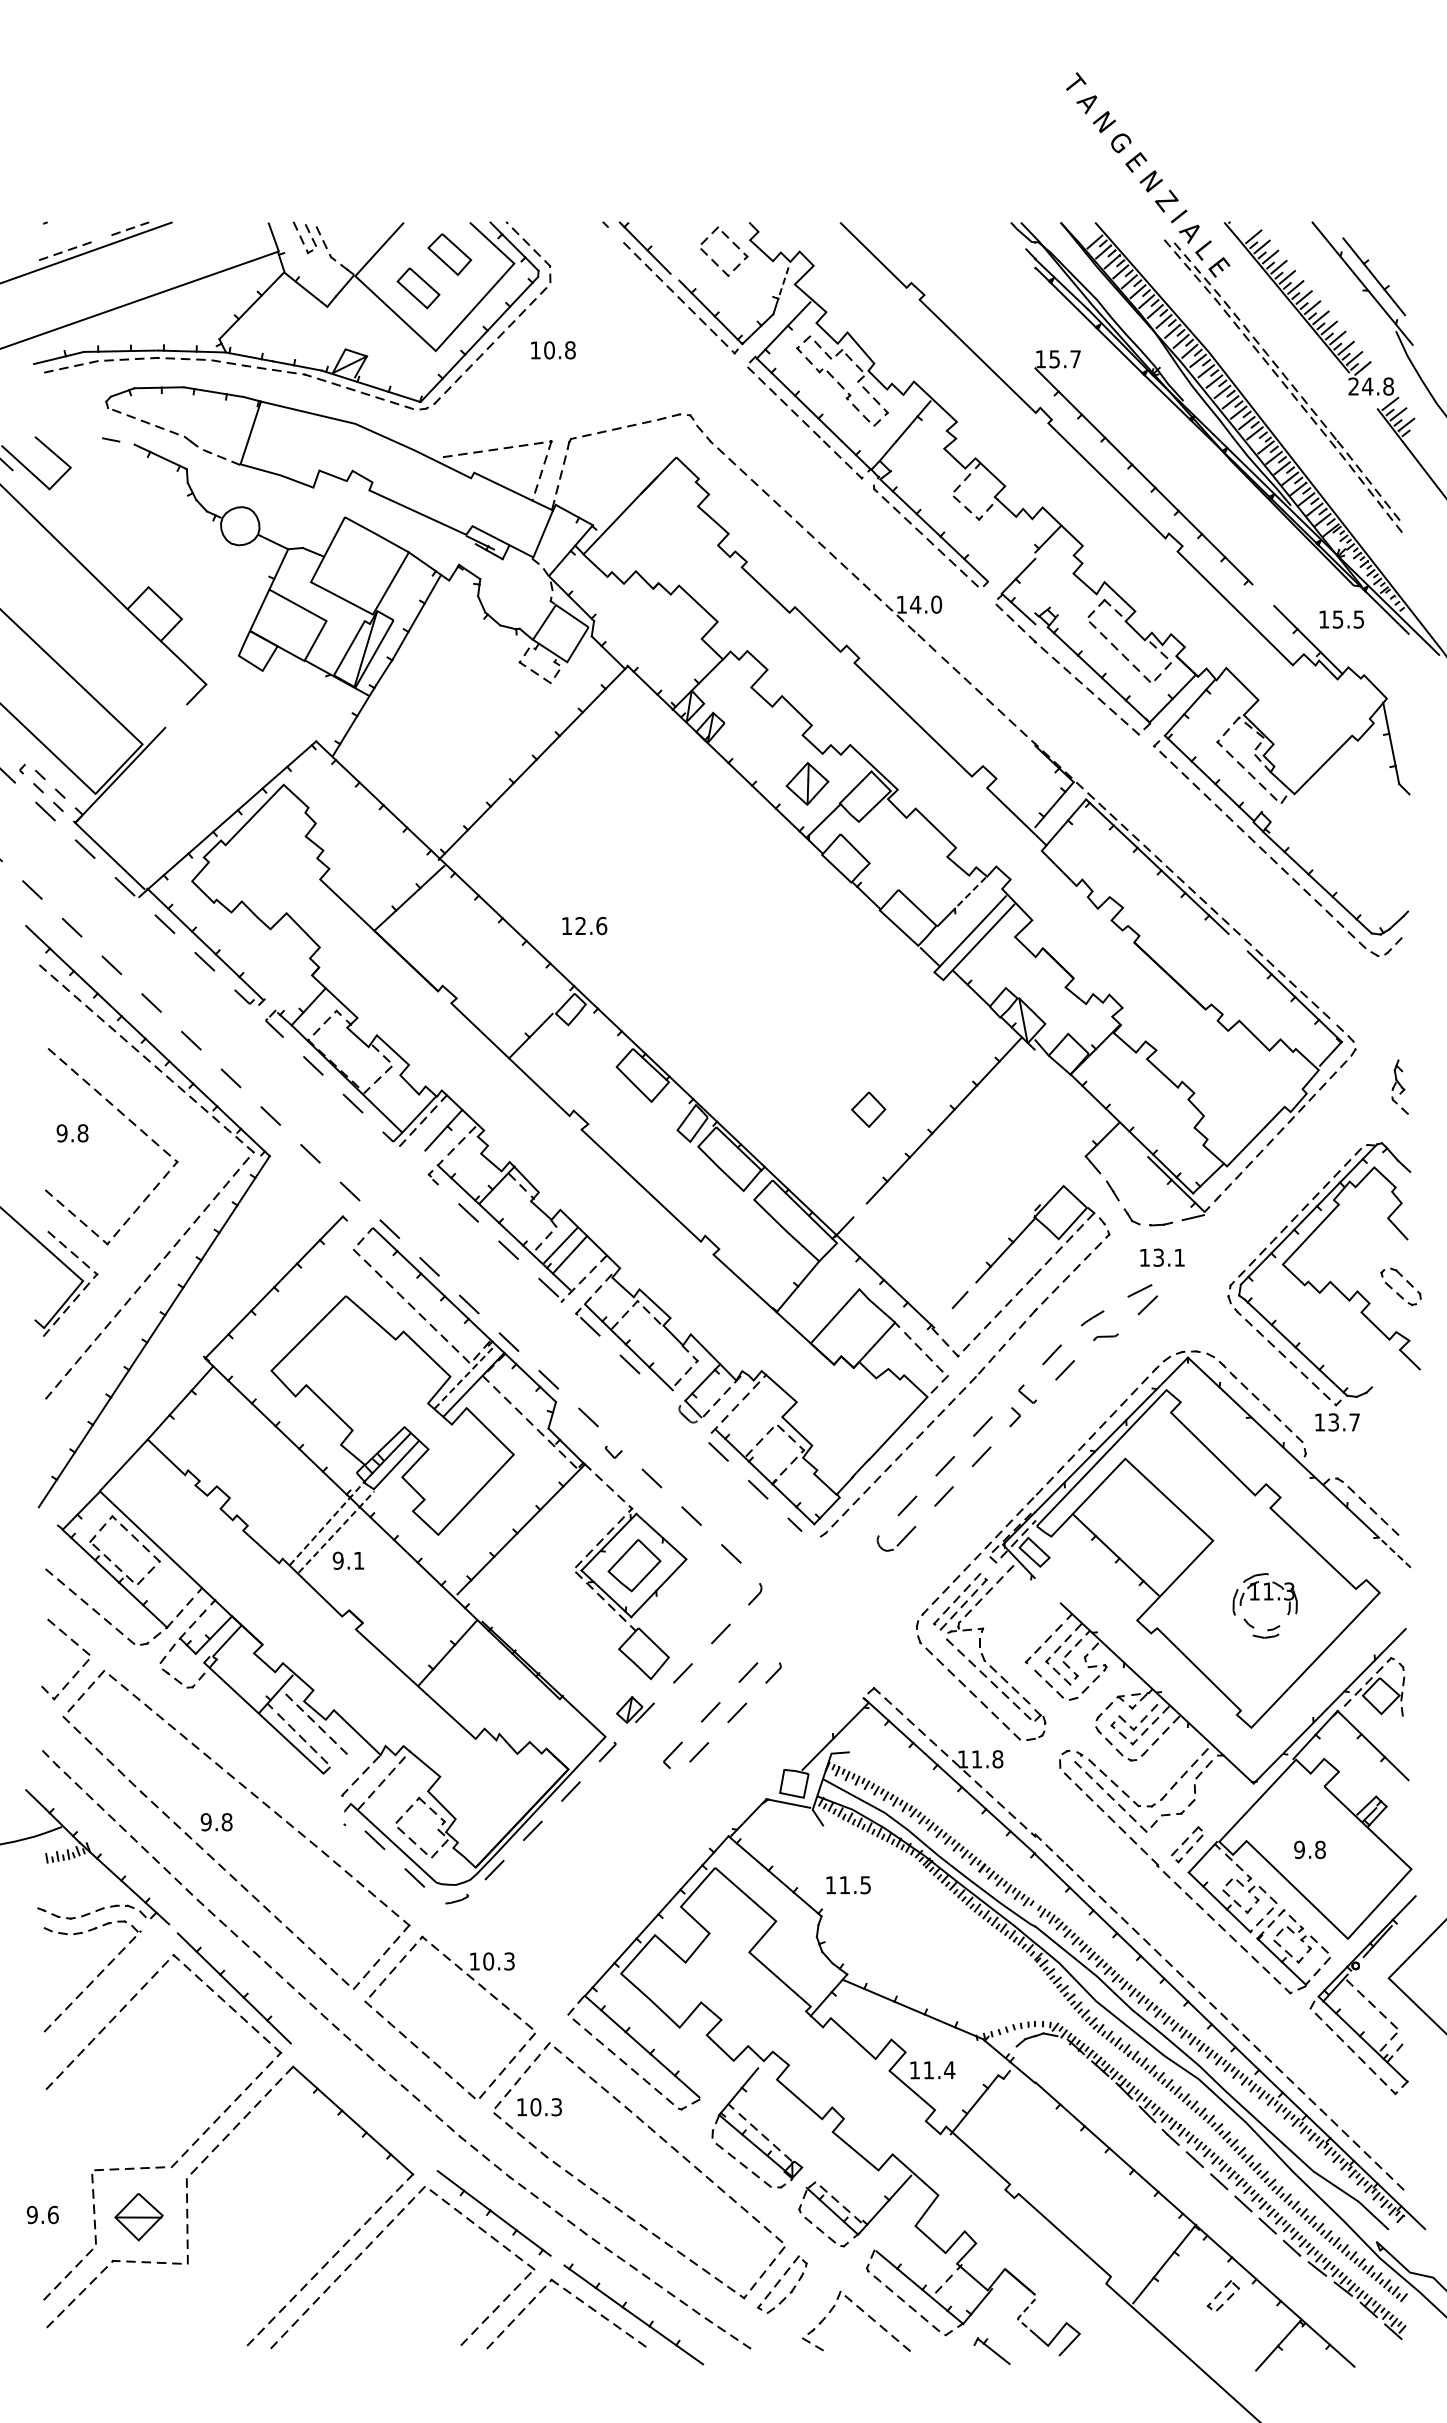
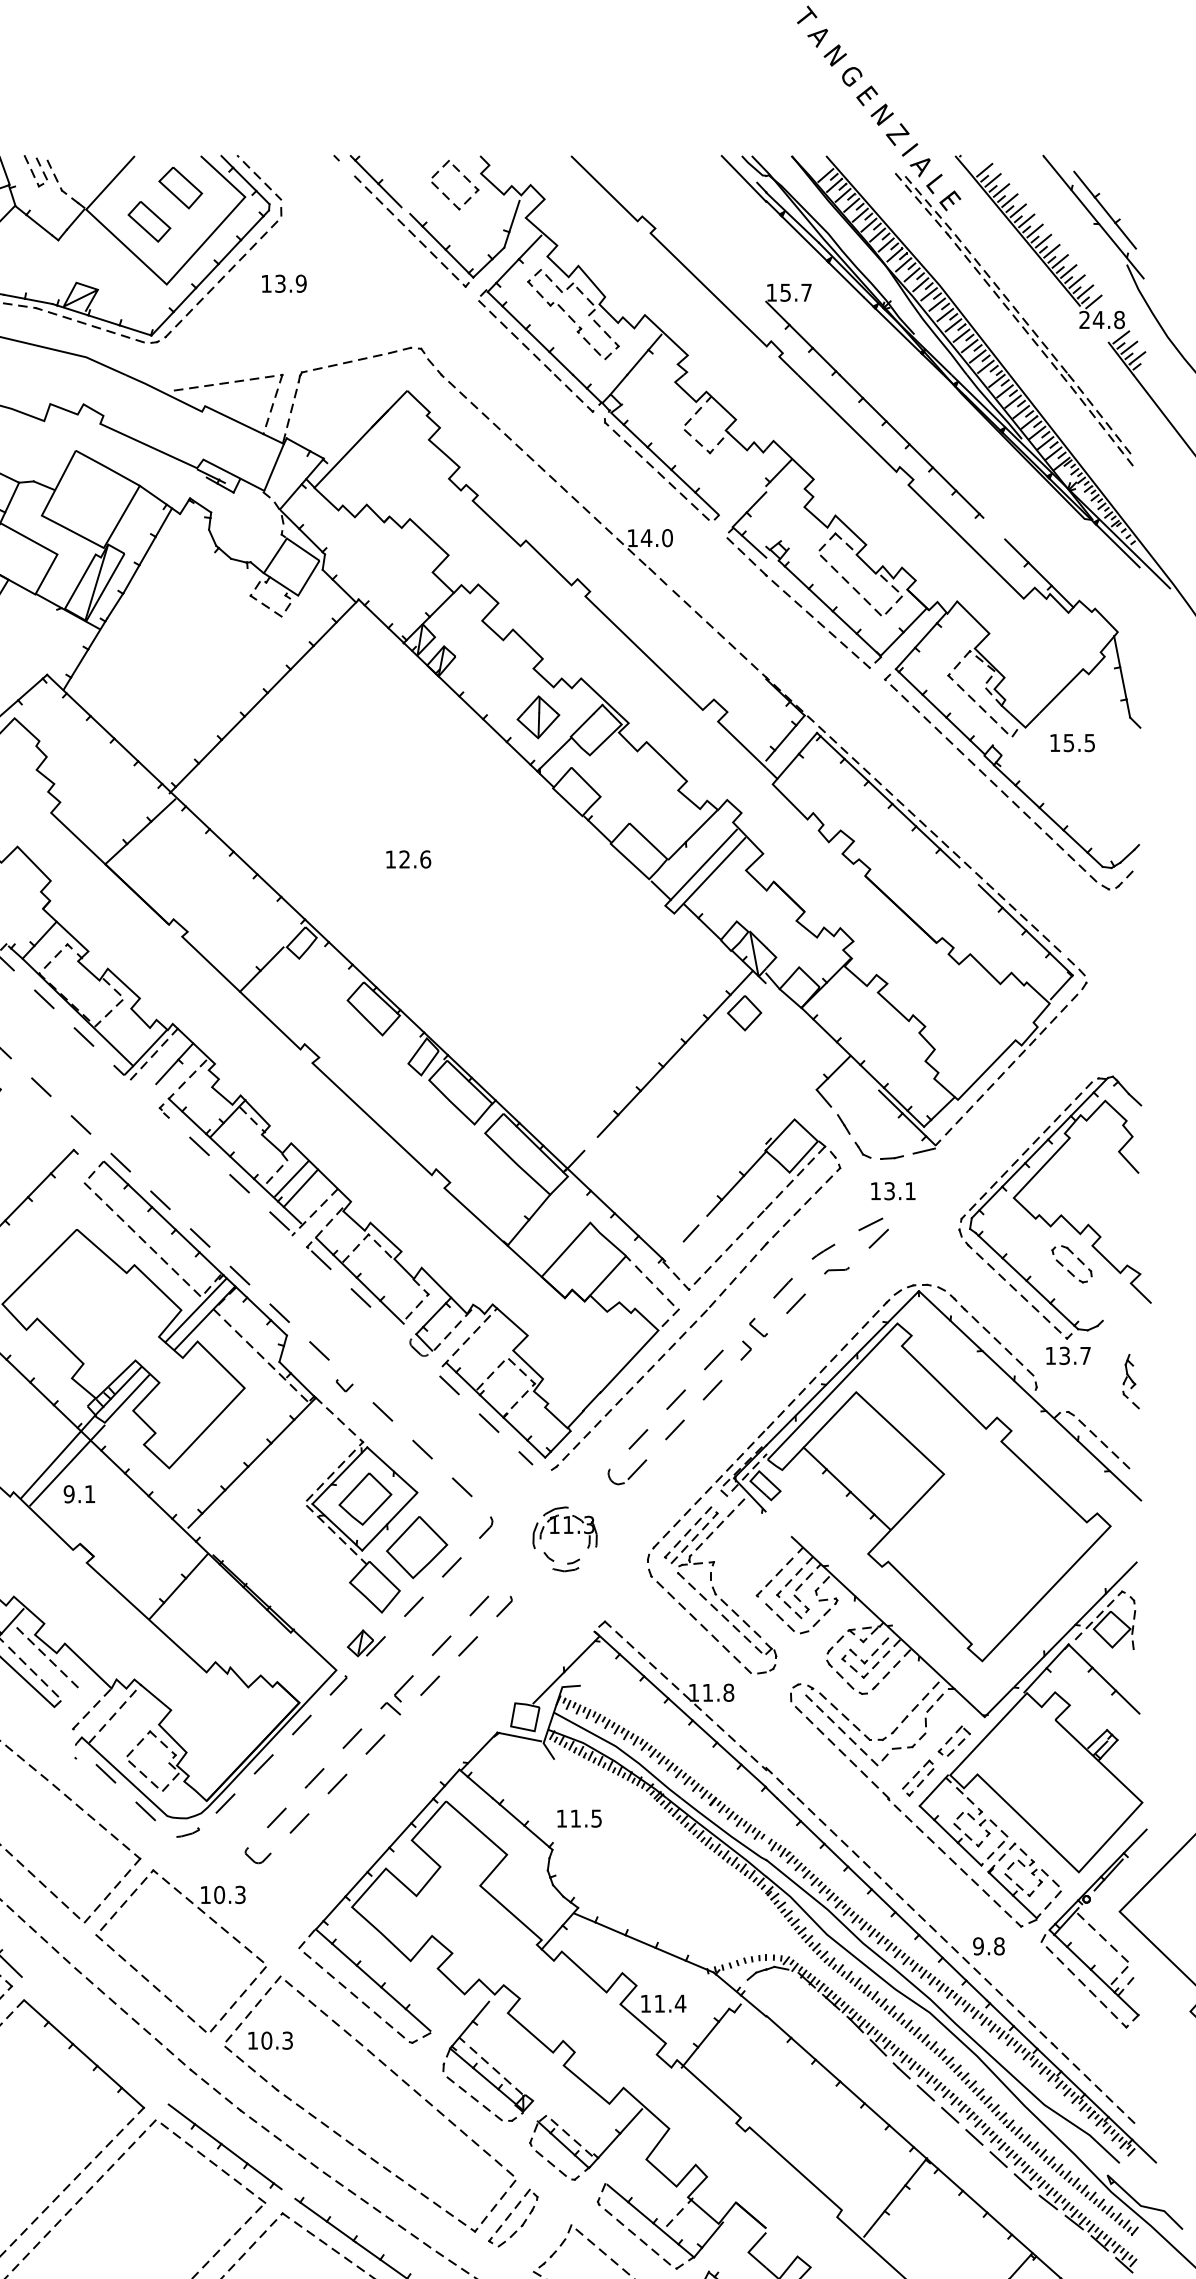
line: (1012, 245) -> (743, 178), added
line: (783, 283) -> (514, 216), dashed -> solid
text: (559, 350) -> (290, 283), 10.8 -> 13.9
text: (1341, 619) -> (1072, 742), moved
line: (970, 893) -> (701, 826), dashed -> solid
text: (584, 925) -> (408, 858), moved
part: (1399, 1086) -> (1130, 1380), moved
part: (868, 1109) -> (744, 1012), moved
part: (1397, 1292) -> (1068, 1269), moved
line: (465, 1376) -> (196, 1309), dashed -> solid
line: (328, 1522) -> (59, 1455), dashed -> solid
line: (337, 1531) -> (68, 1464), dashed -> solid
line: (1395, 1553) -> (1126, 1486), dashed -> solid
part: (1264, 1605) -> (564, 1538), moved
part: (686, 1613) -> (417, 1546), added
part: (586, 1843) -> (317, 1776), added
text: (1309, 1849) -> (988, 1945), moved
part: (1222, 2295) -> (953, 1740), moved
line: (1018, 2318) -> (749, 2251), dashed -> solid

